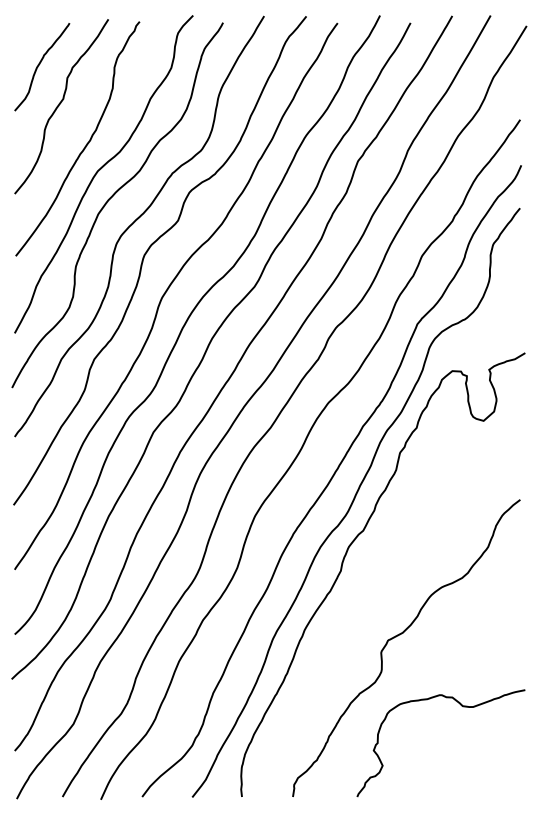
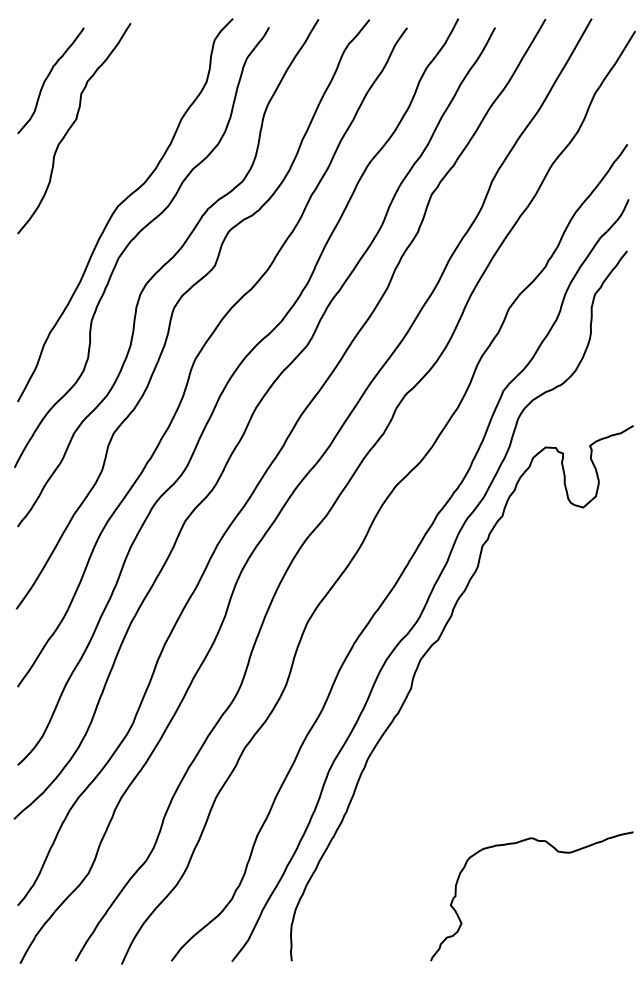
curve: (86, 143) -> (104, 172), removed
curve: (400, 635) -> (483, 766), removed

